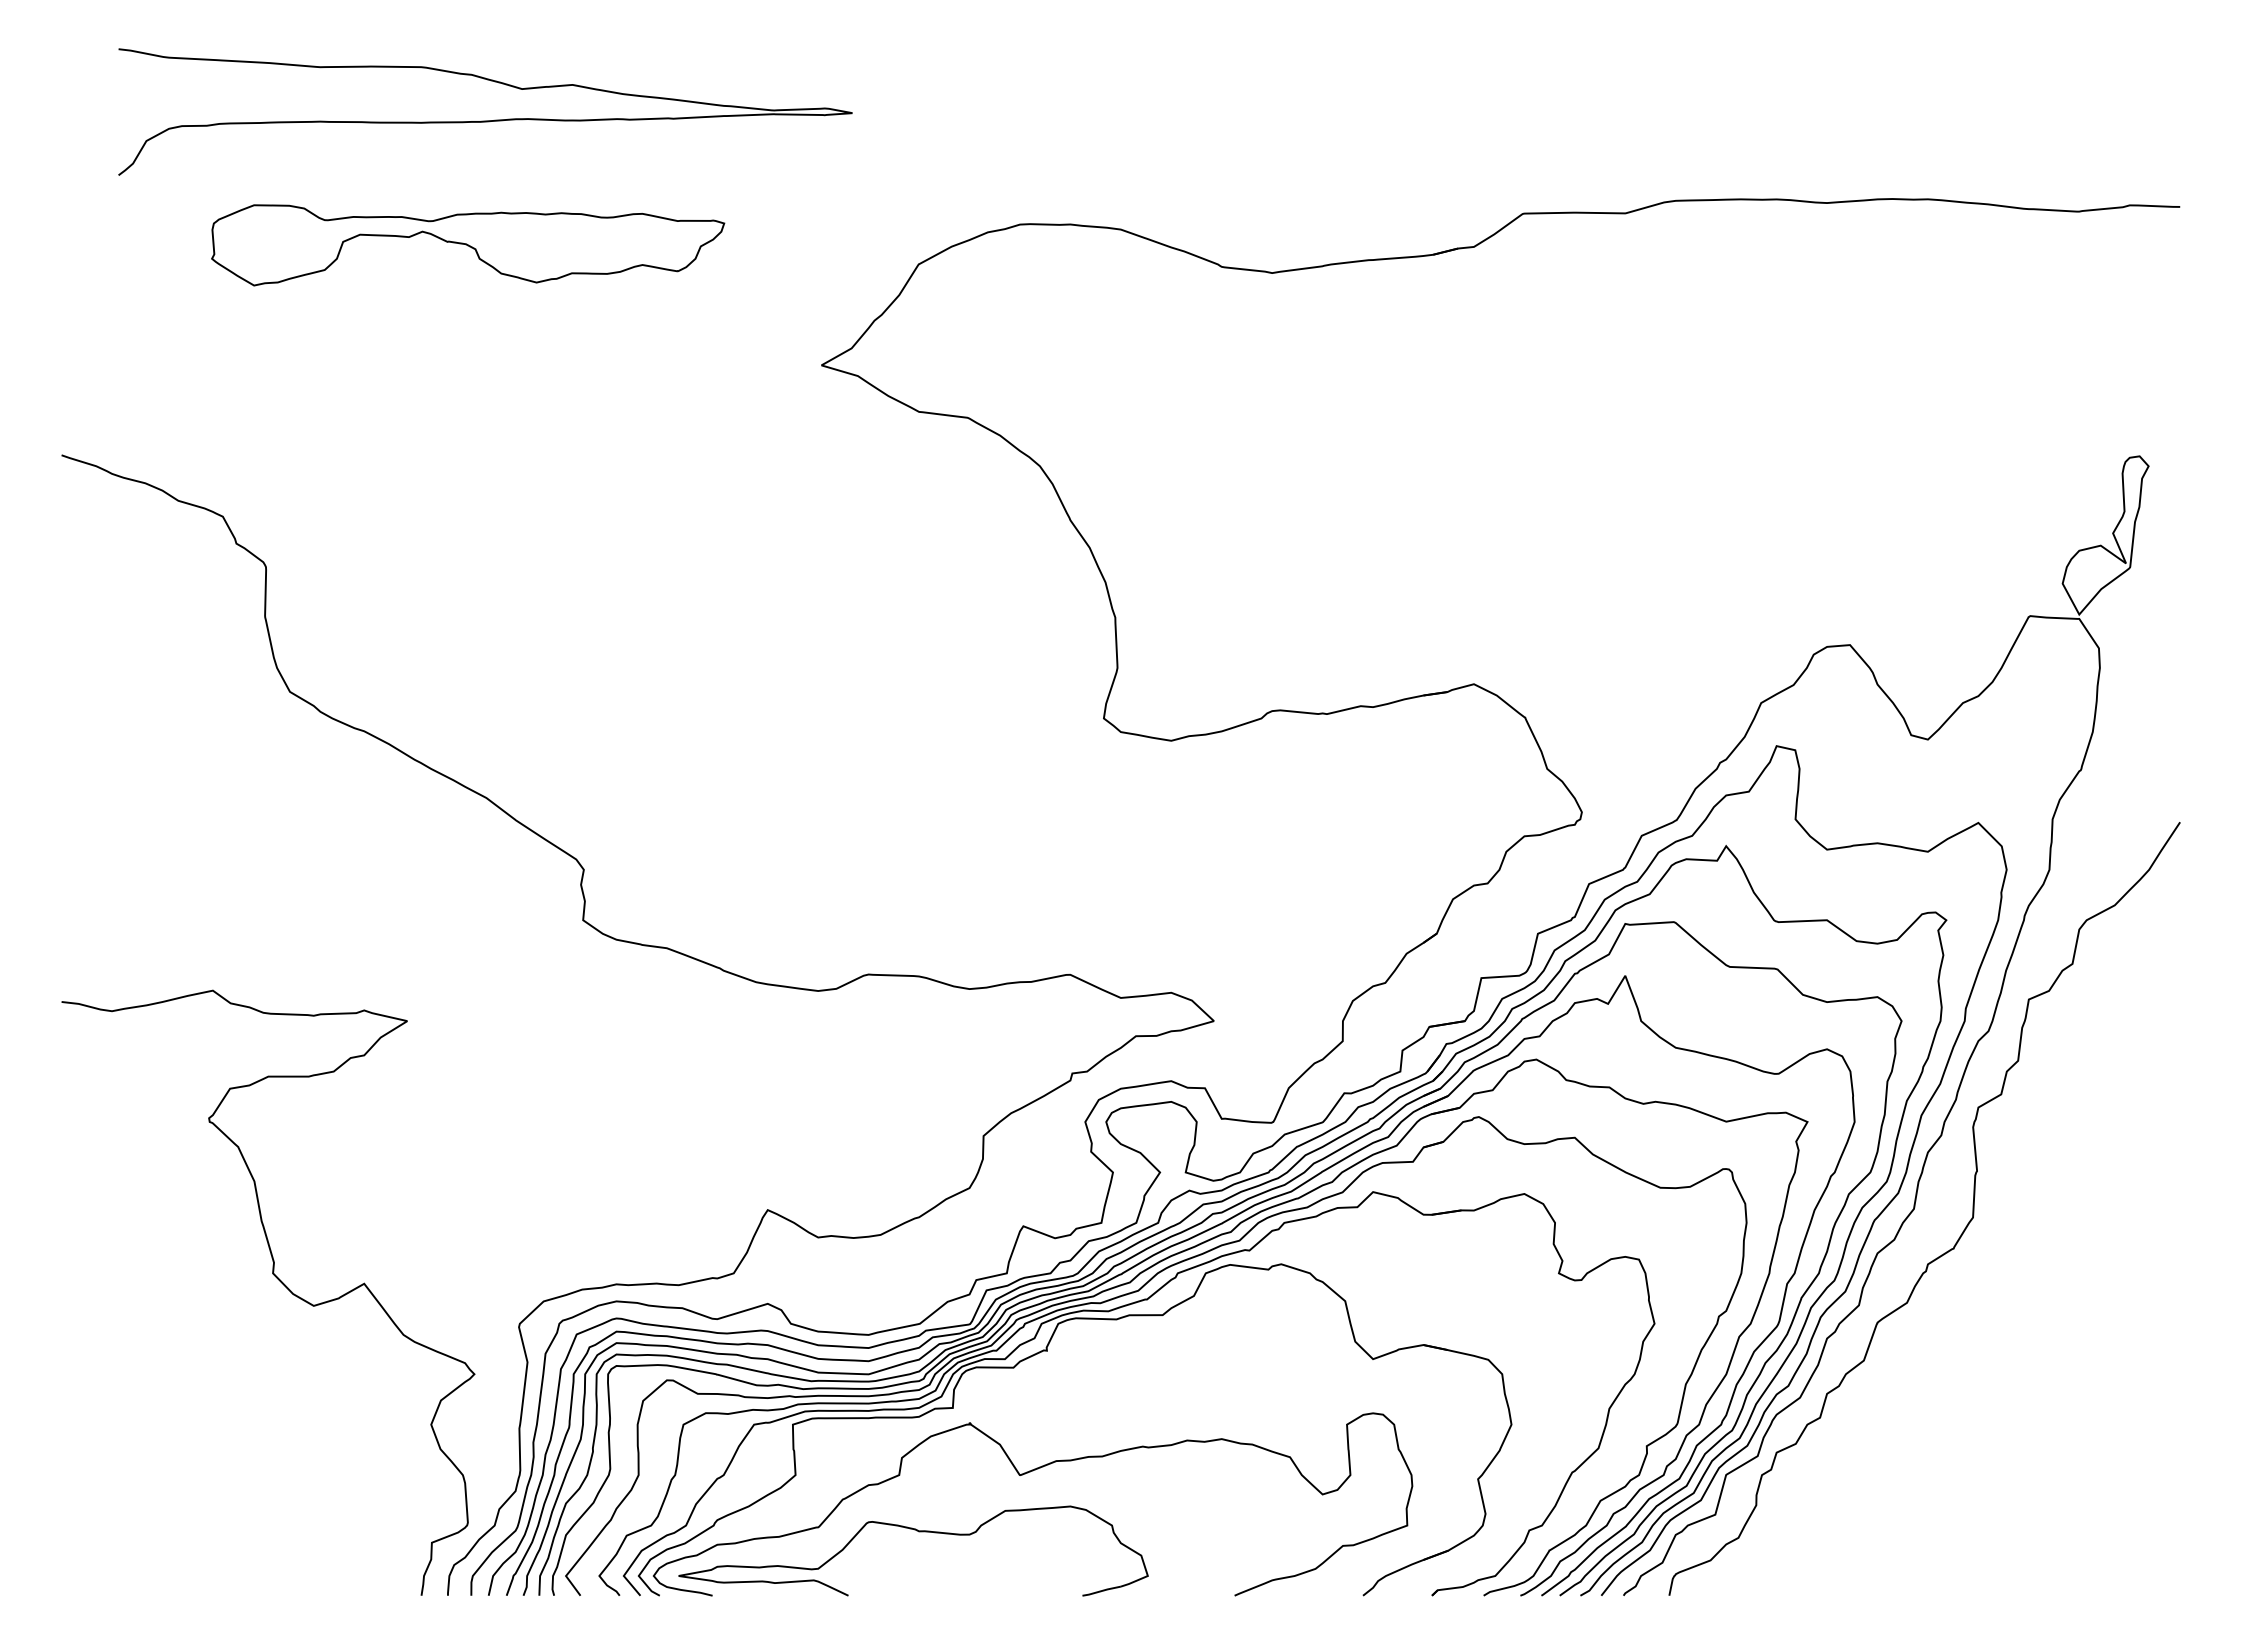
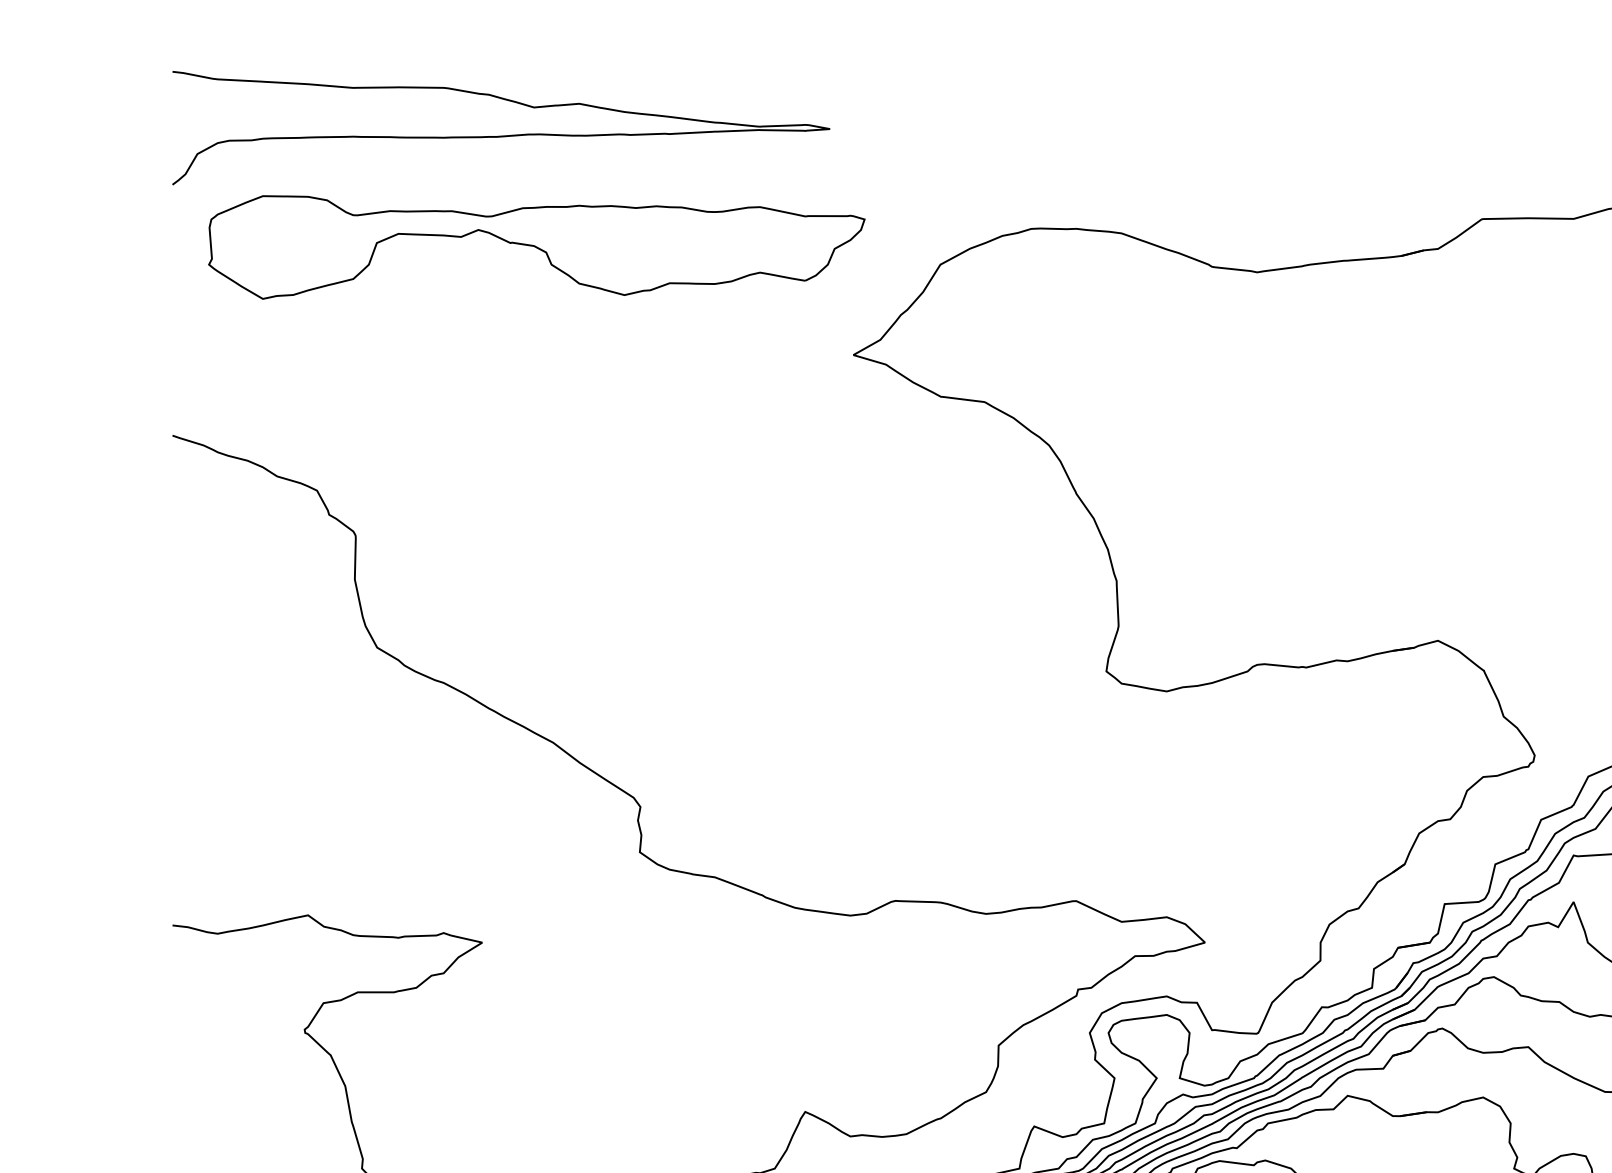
curve: (485, 120) -> (501, 135), moved
part: (467, 245) -> (536, 247), size x1.43

